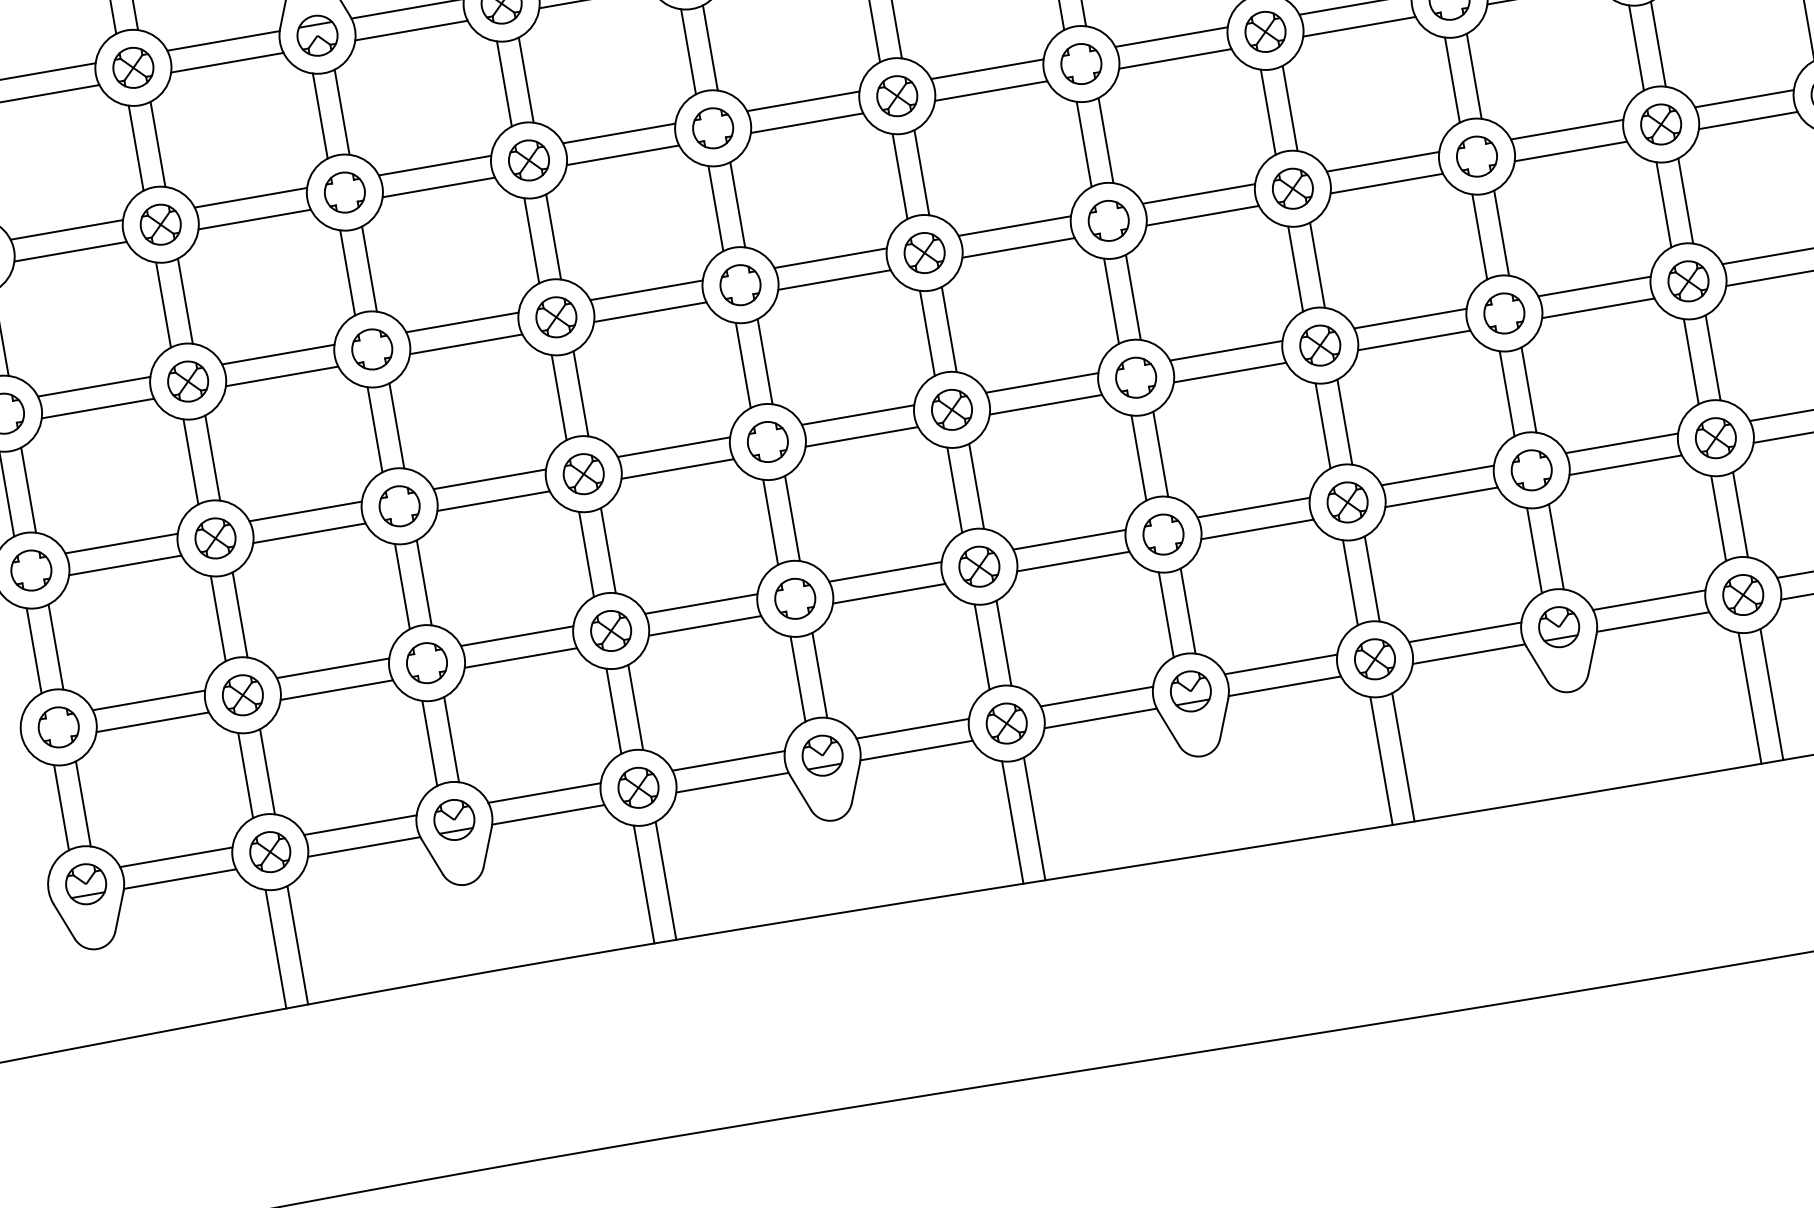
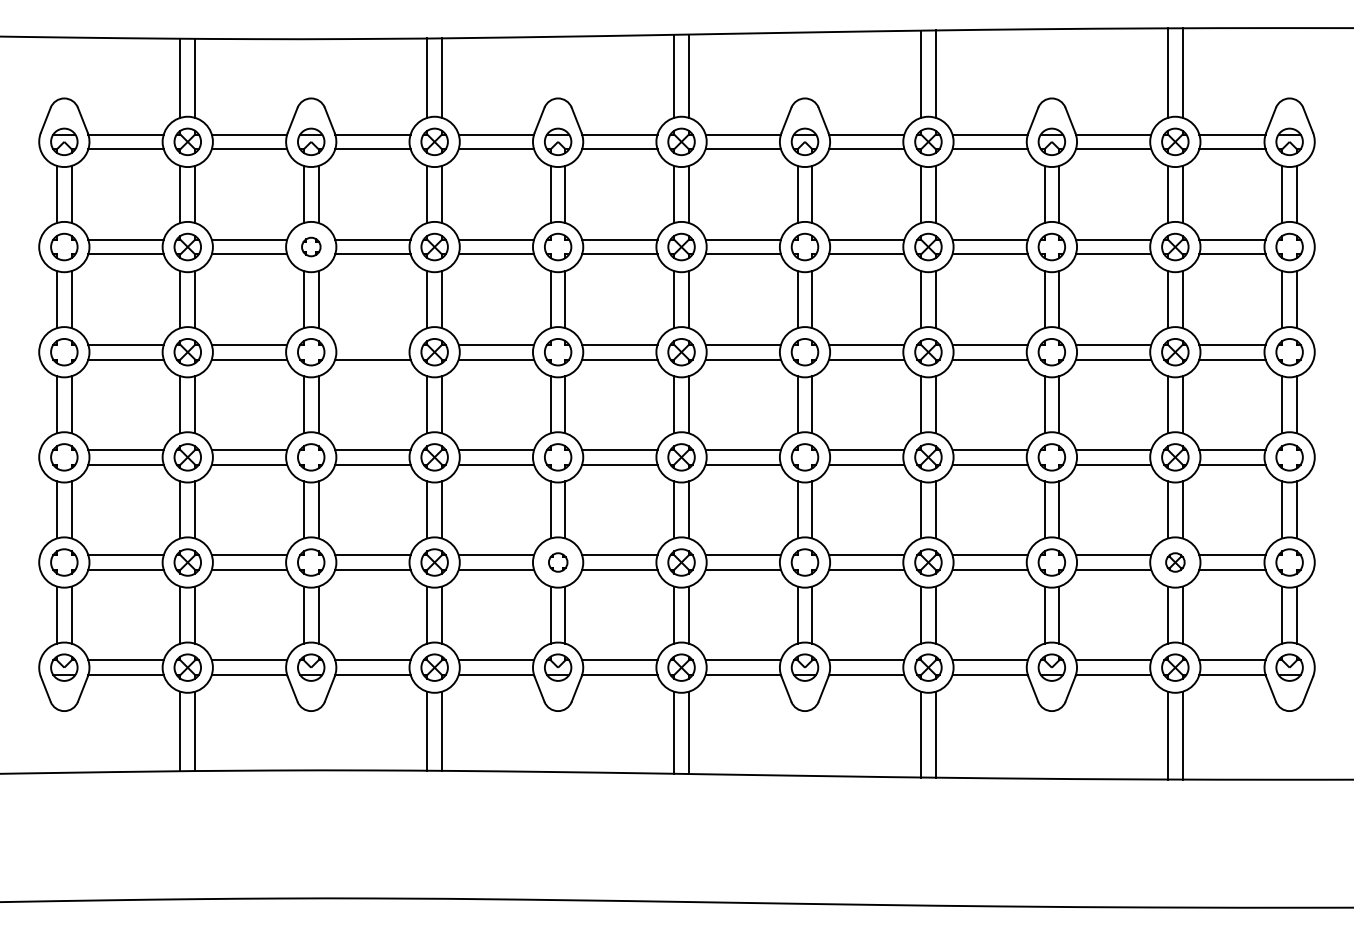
part: (345, 191) -> (311, 246), size x0.7
line: (461, 321) -> (372, 344), removed
part: (1716, 438) -> (1175, 562), size x0.7
part: (795, 598) -> (558, 562), size x0.7

